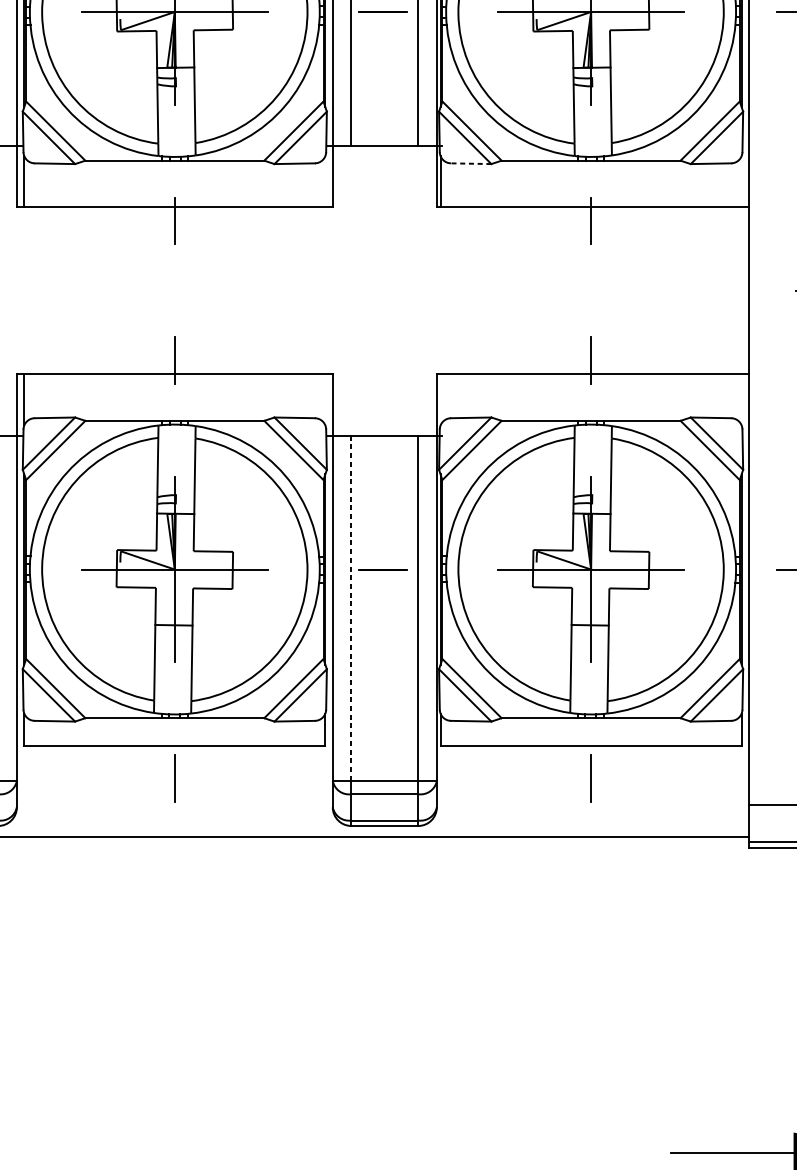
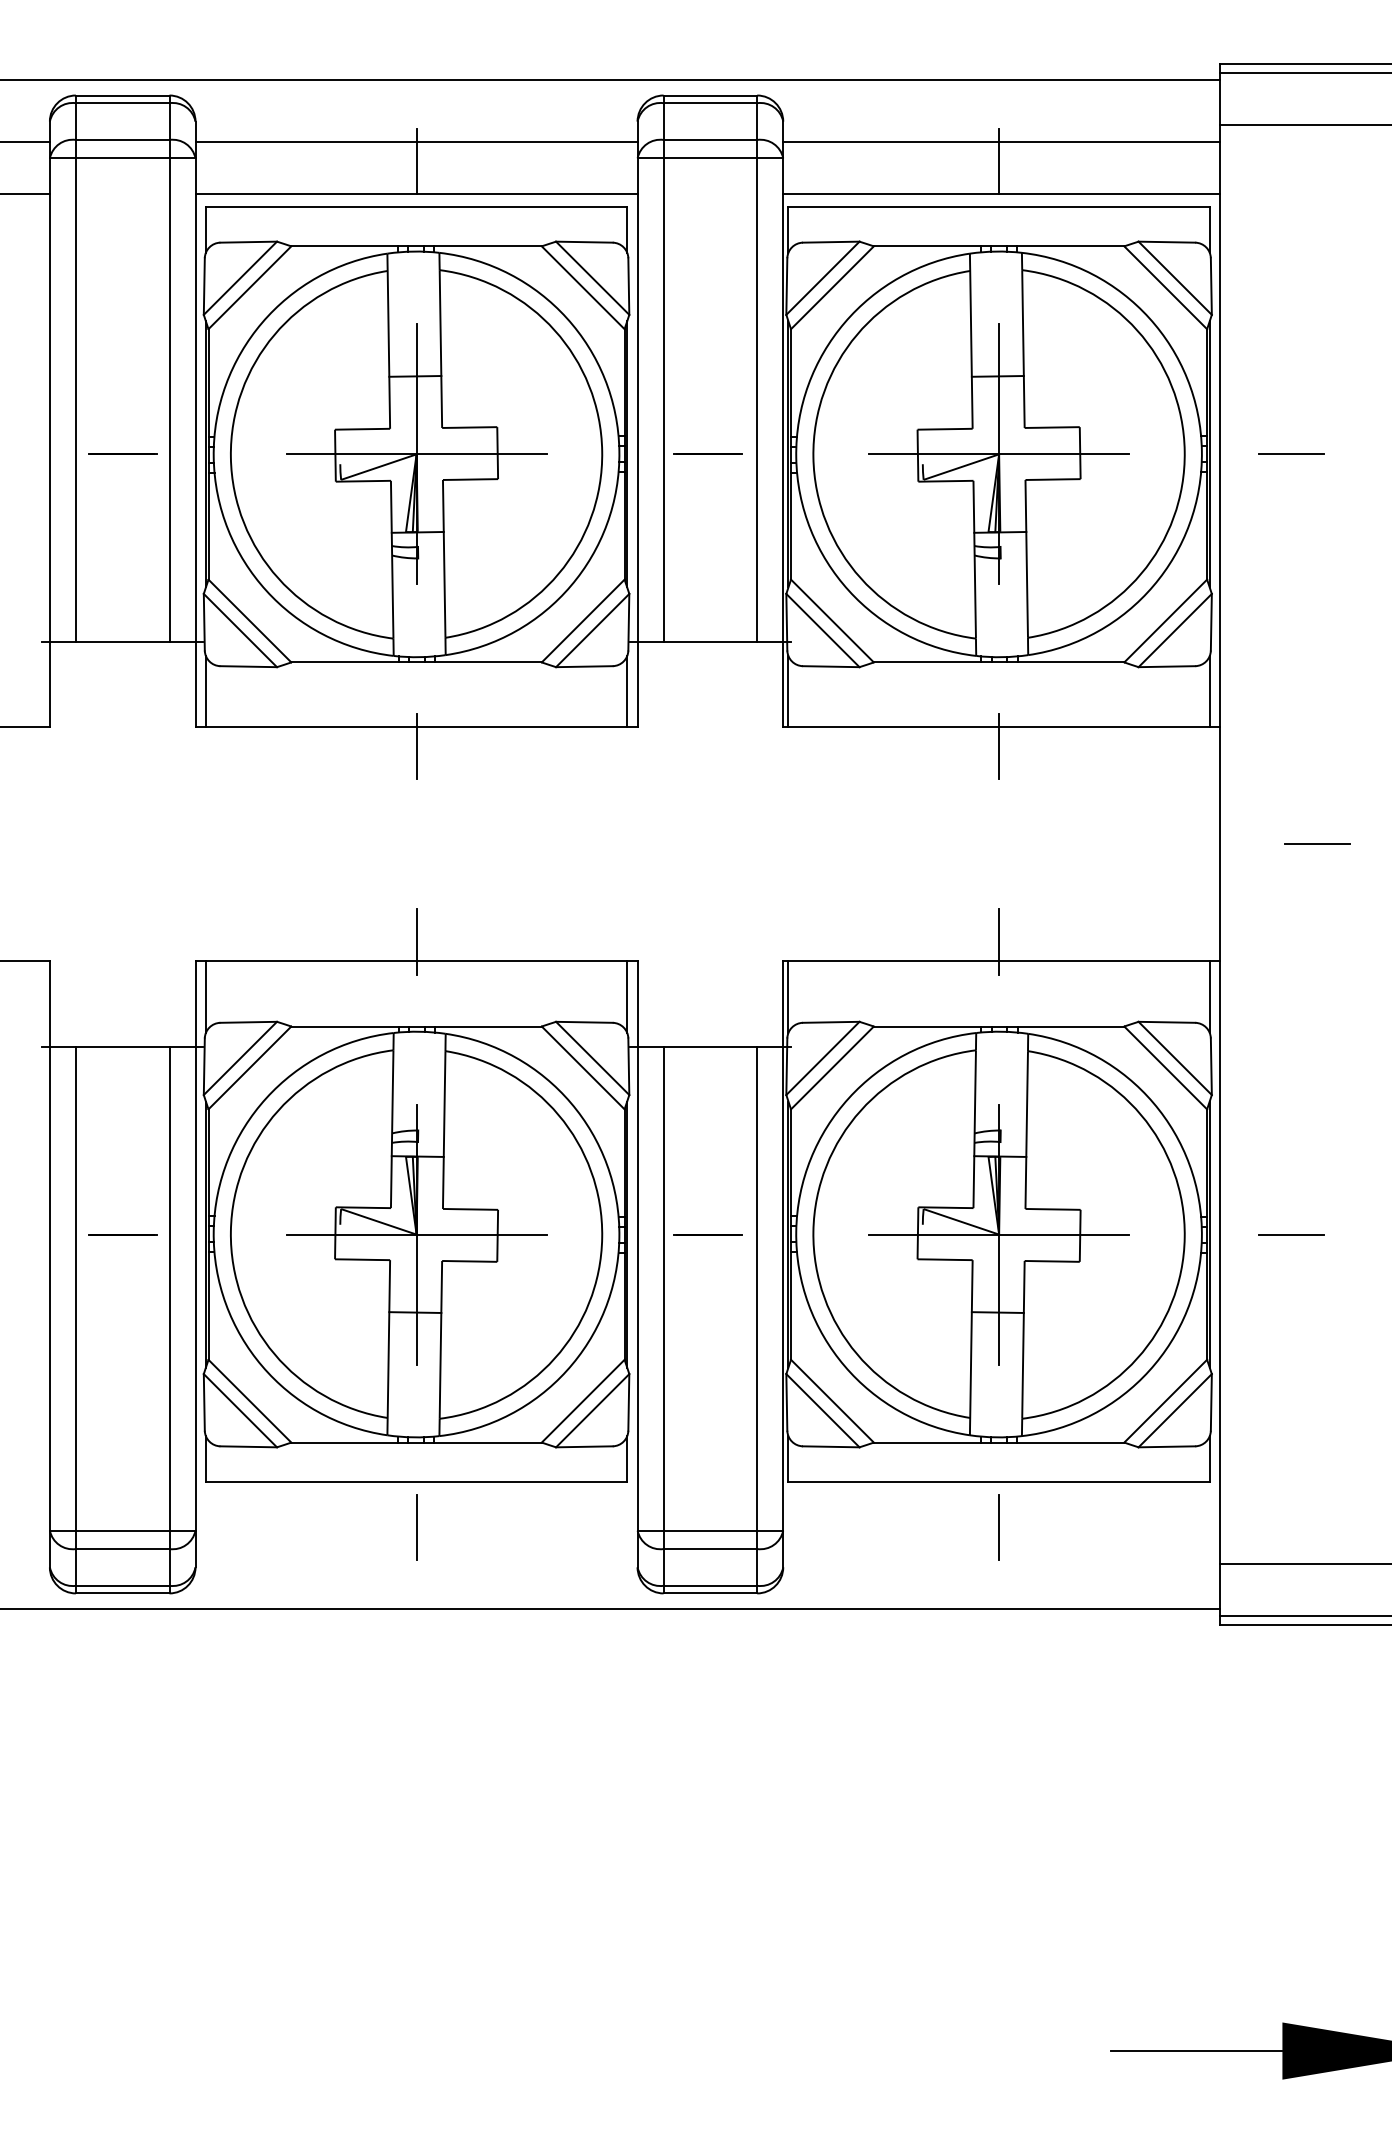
line: (470, 163) -> (830, 666), dashed -> solid
line: (325, 181) -> (627, 691), added
line: (741, 181) -> (1209, 691), added
line: (325, 399) -> (627, 996), added
line: (440, 399) -> (788, 996), added
line: (741, 399) -> (1209, 996), added
line: (351, 608) -> (663, 1288), dashed -> solid

